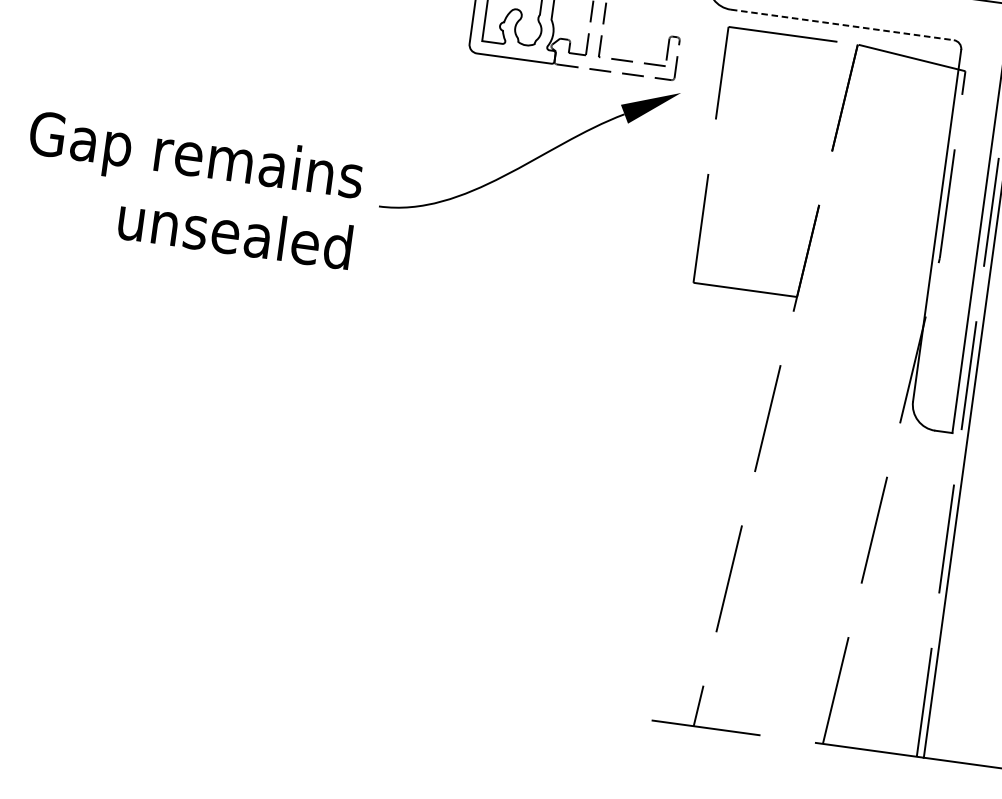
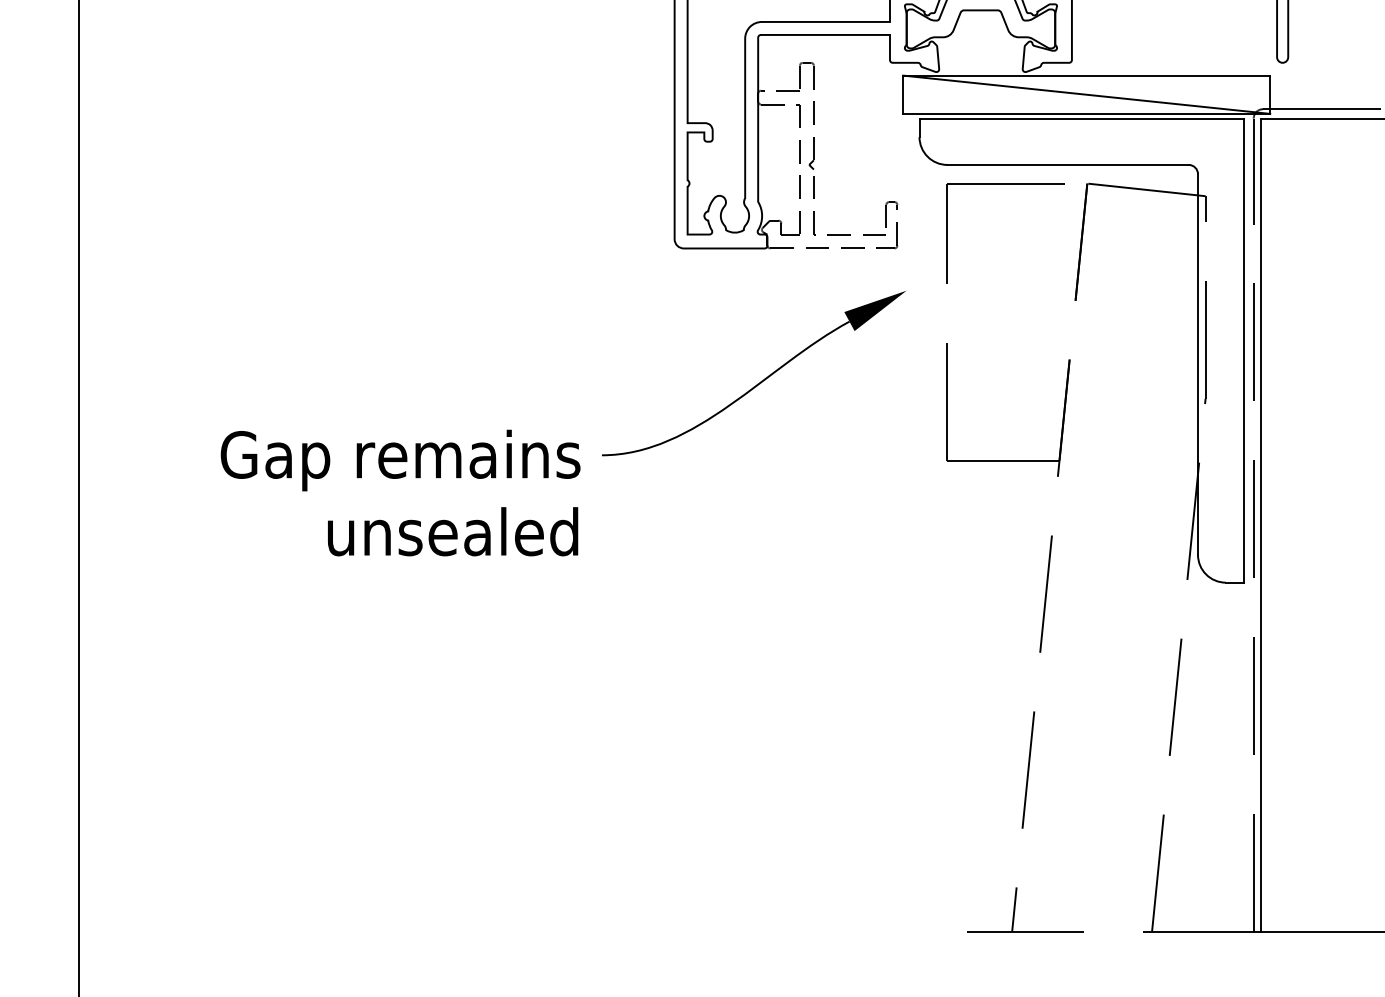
line: (842, 24) -> (1068, 164), dashed -> solid
part: (535, 157) -> (761, 380), moved
text: (191, 189) -> (400, 492), moved

